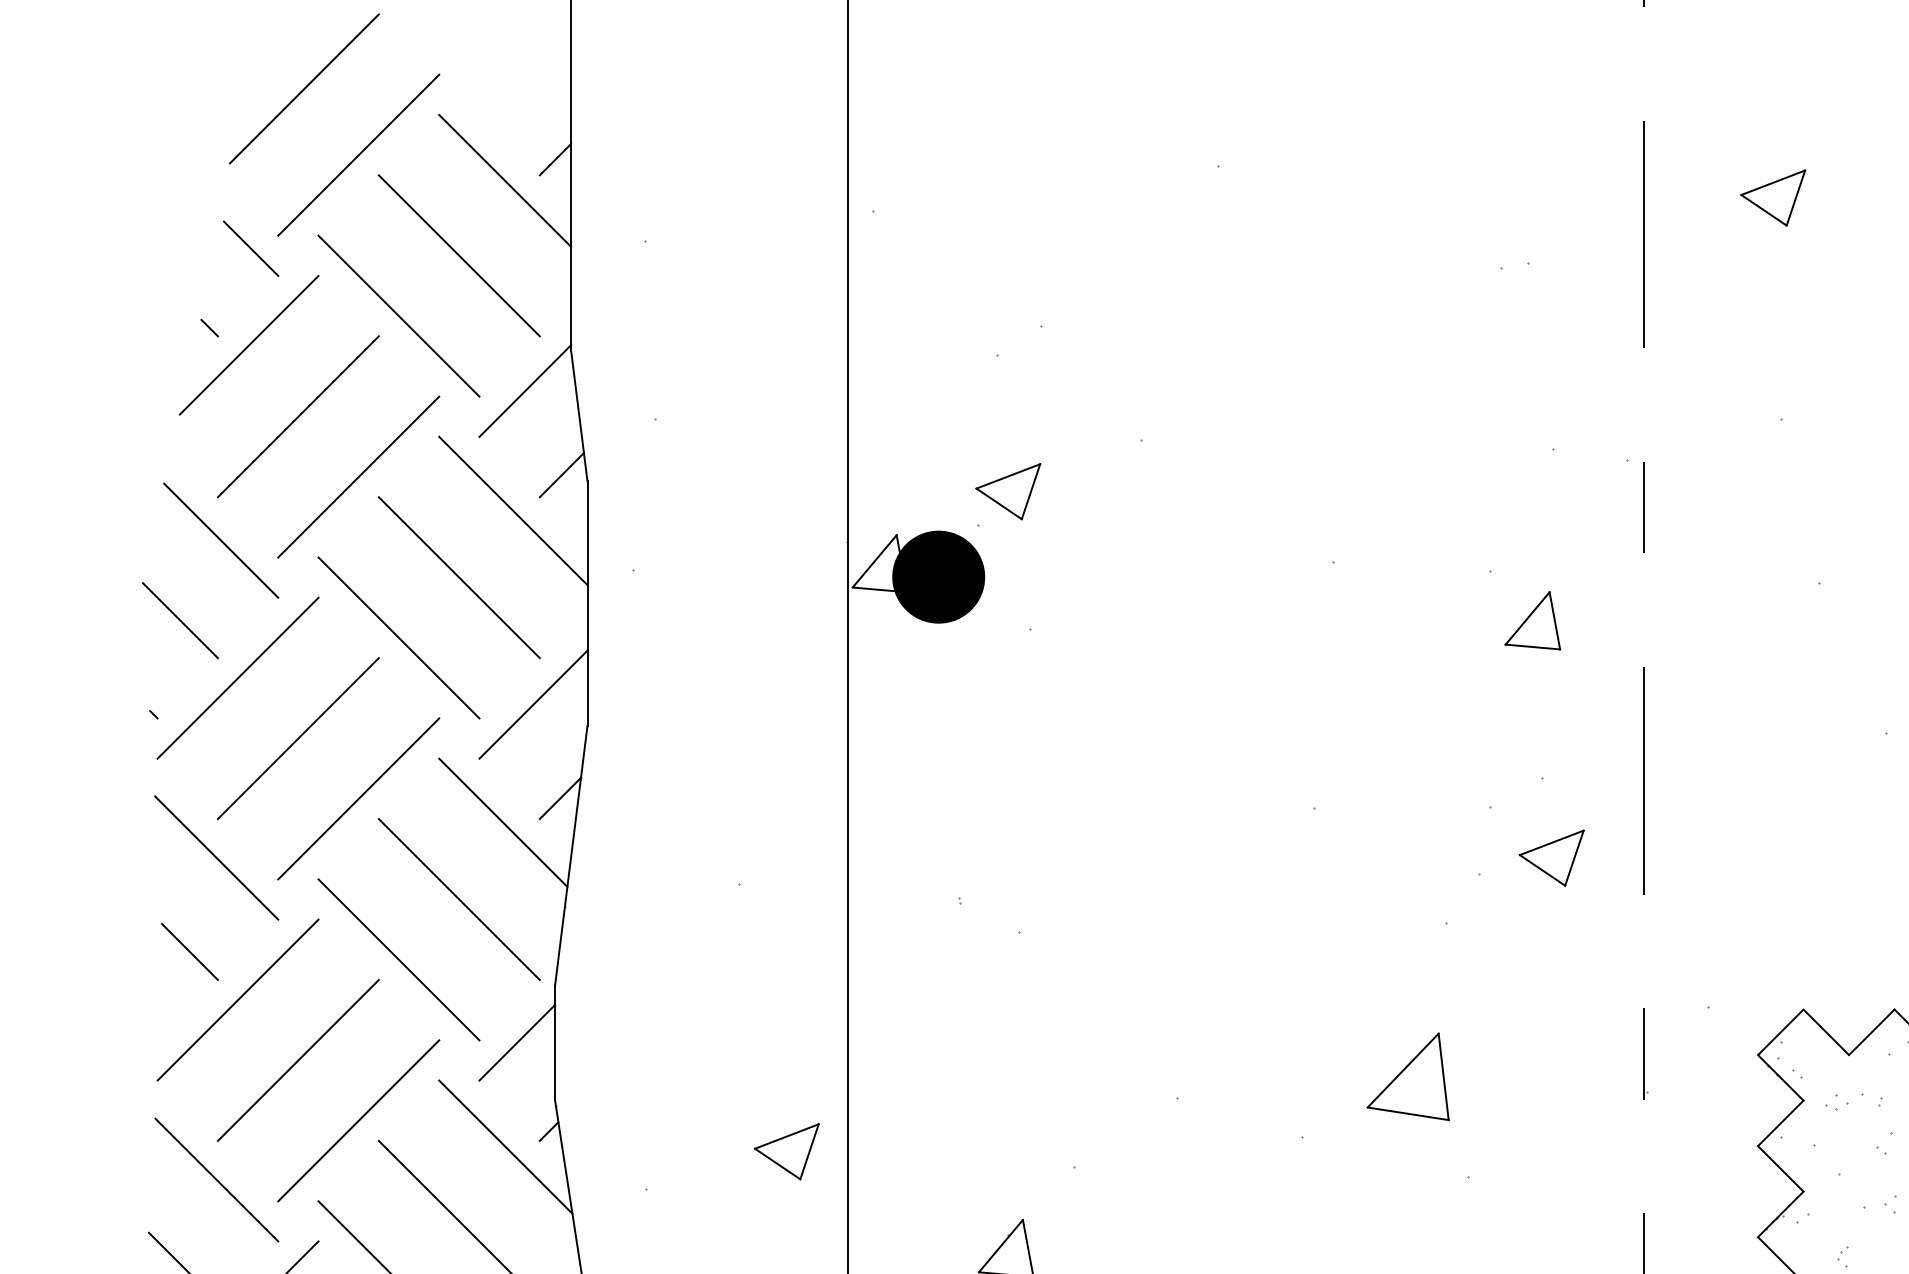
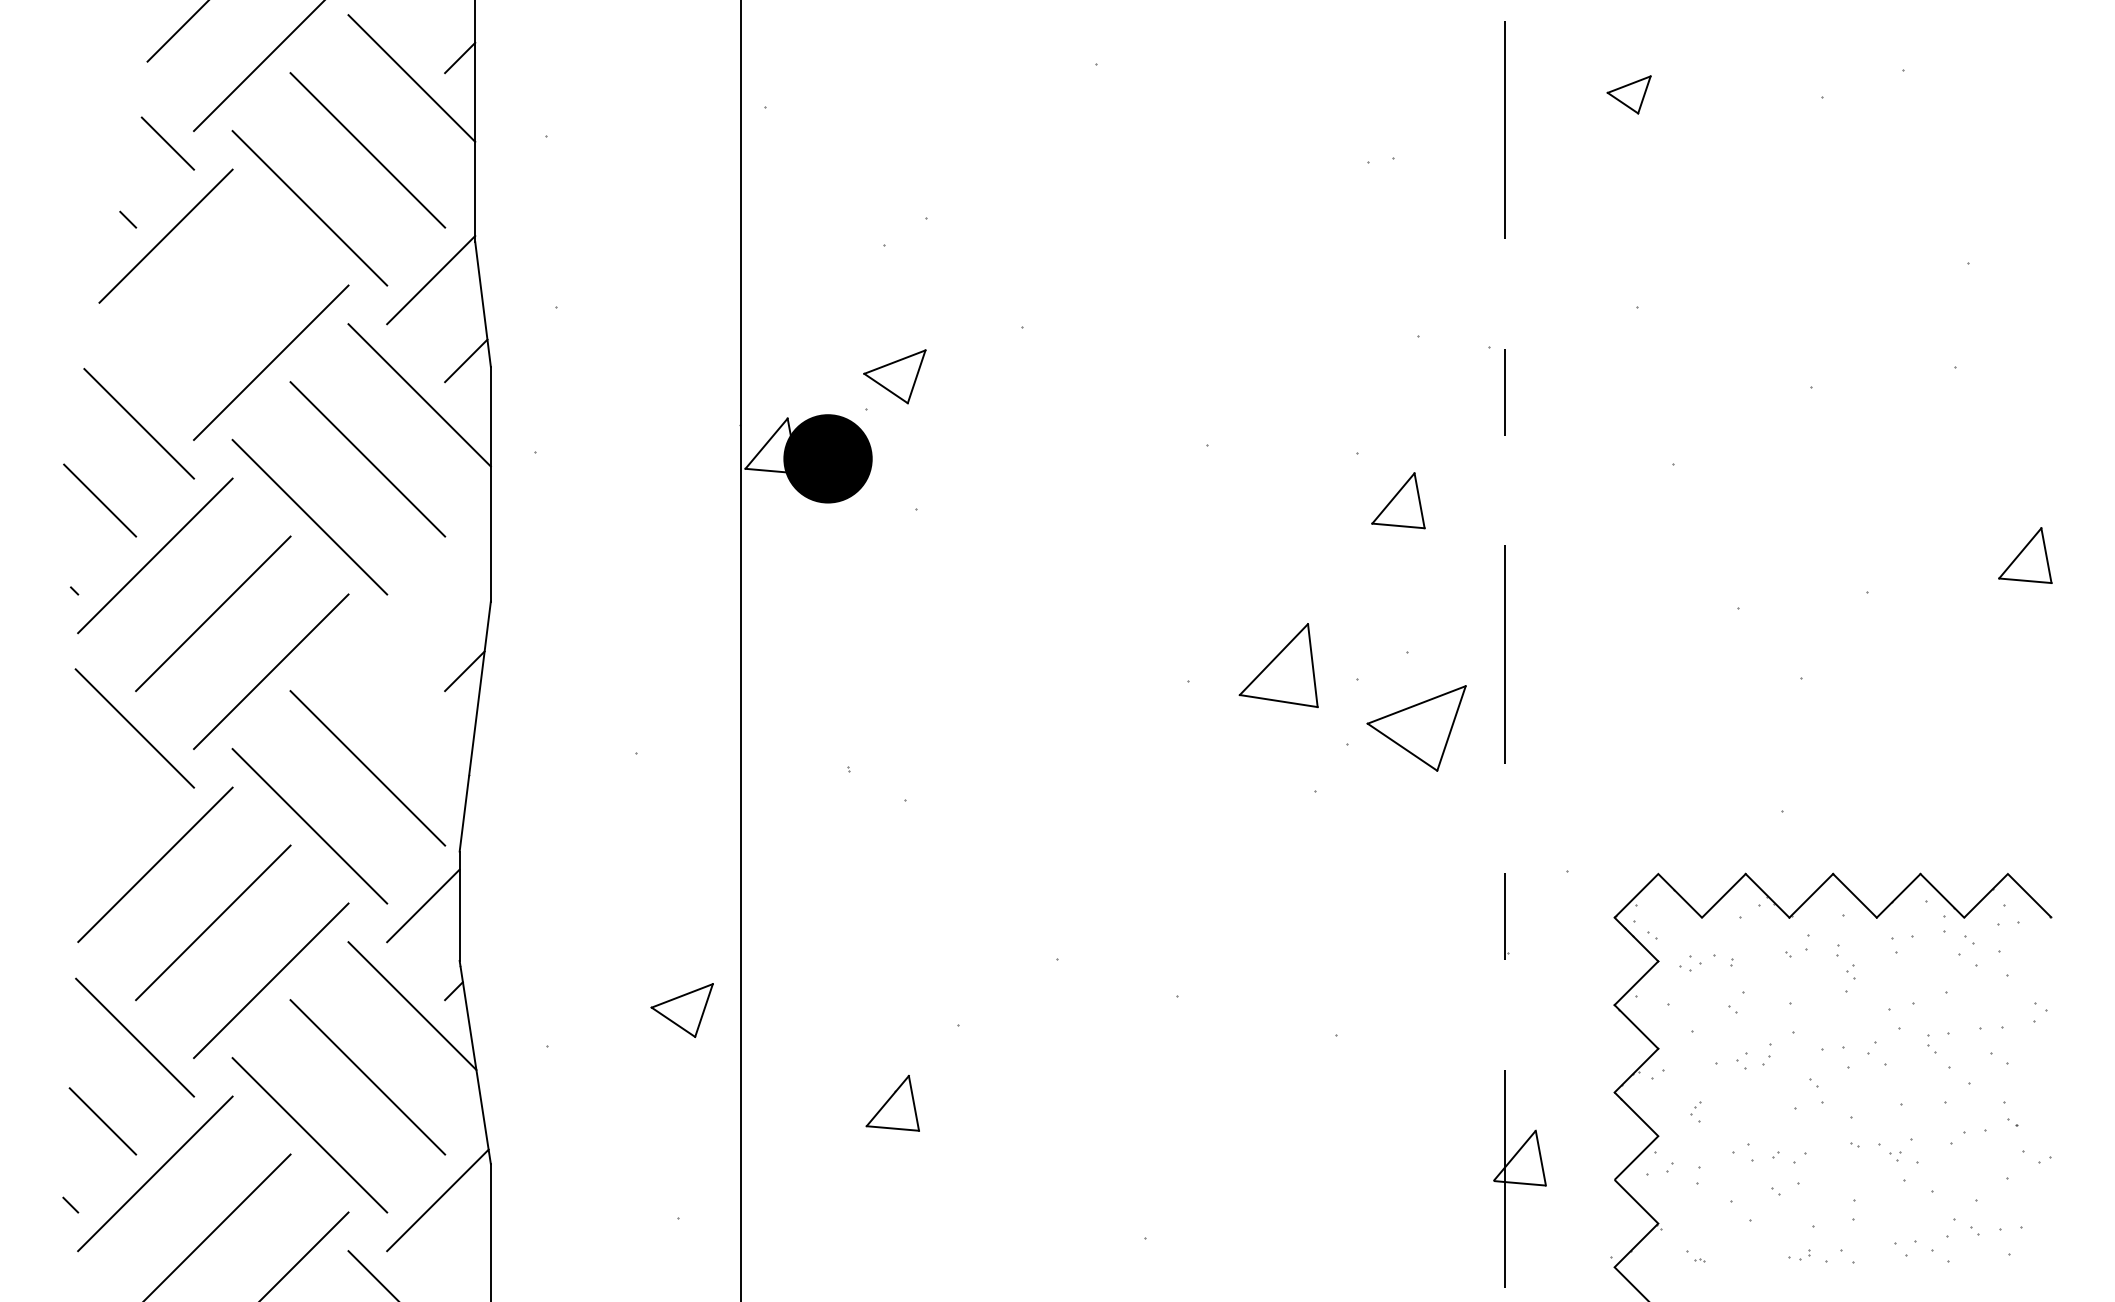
part: (1772, 197) -> (1628, 94), size x0.7
line: (298, 416) -> (213, 304), removed
line: (532, 704) -> (438, 581), removed
line: (502, 822) -> (409, 694), removed
part: (1551, 858) -> (1416, 728), size x1.6
line: (190, 951) -> (109, 818), removed
part: (1407, 1076) -> (1278, 665), moved

